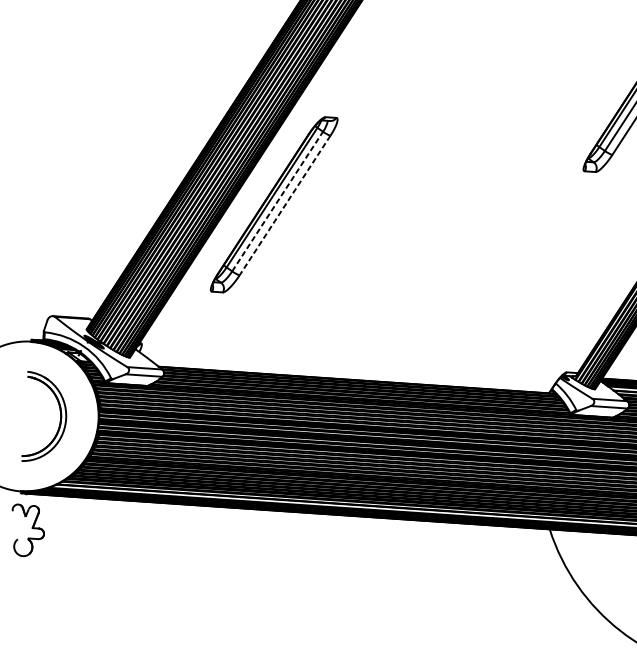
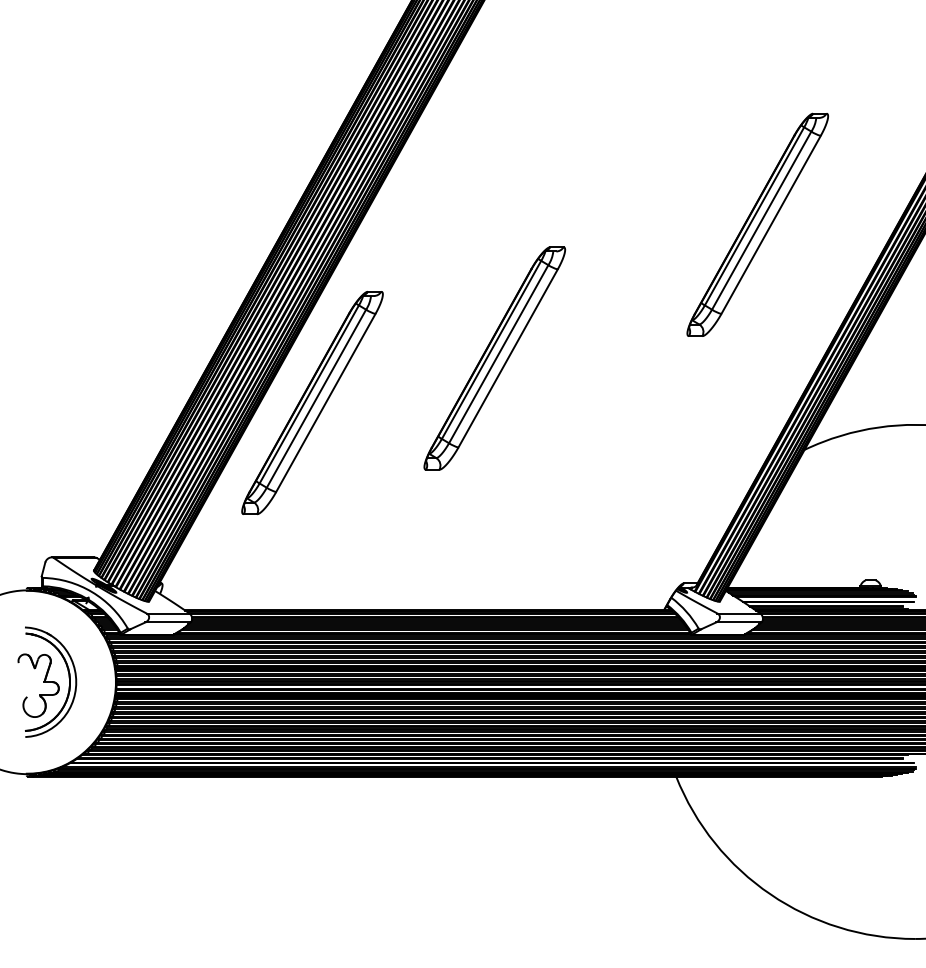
part: (424, 178) -> (494, 358), added
line: (277, 201) -> (316, 398), dashed -> solid
line: (284, 205) -> (325, 403), dashed -> solid
part: (27, 530) -> (38, 685), moved

